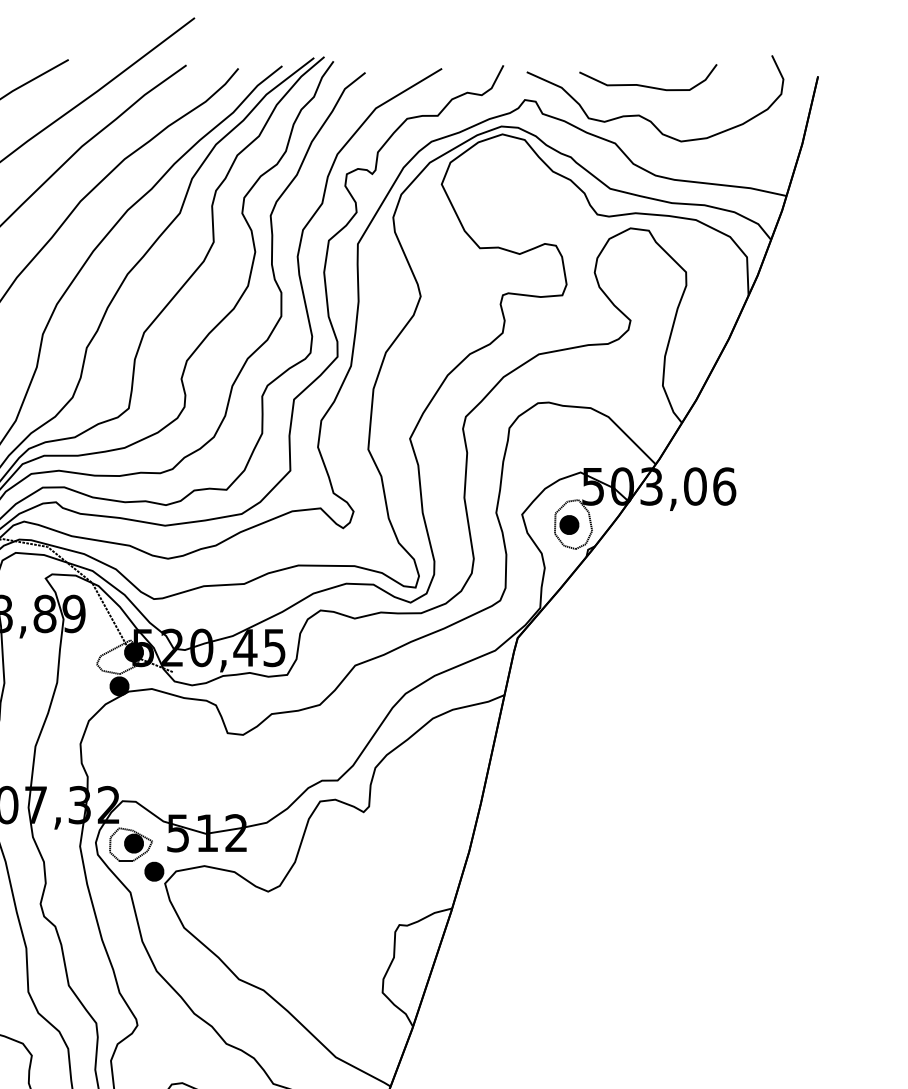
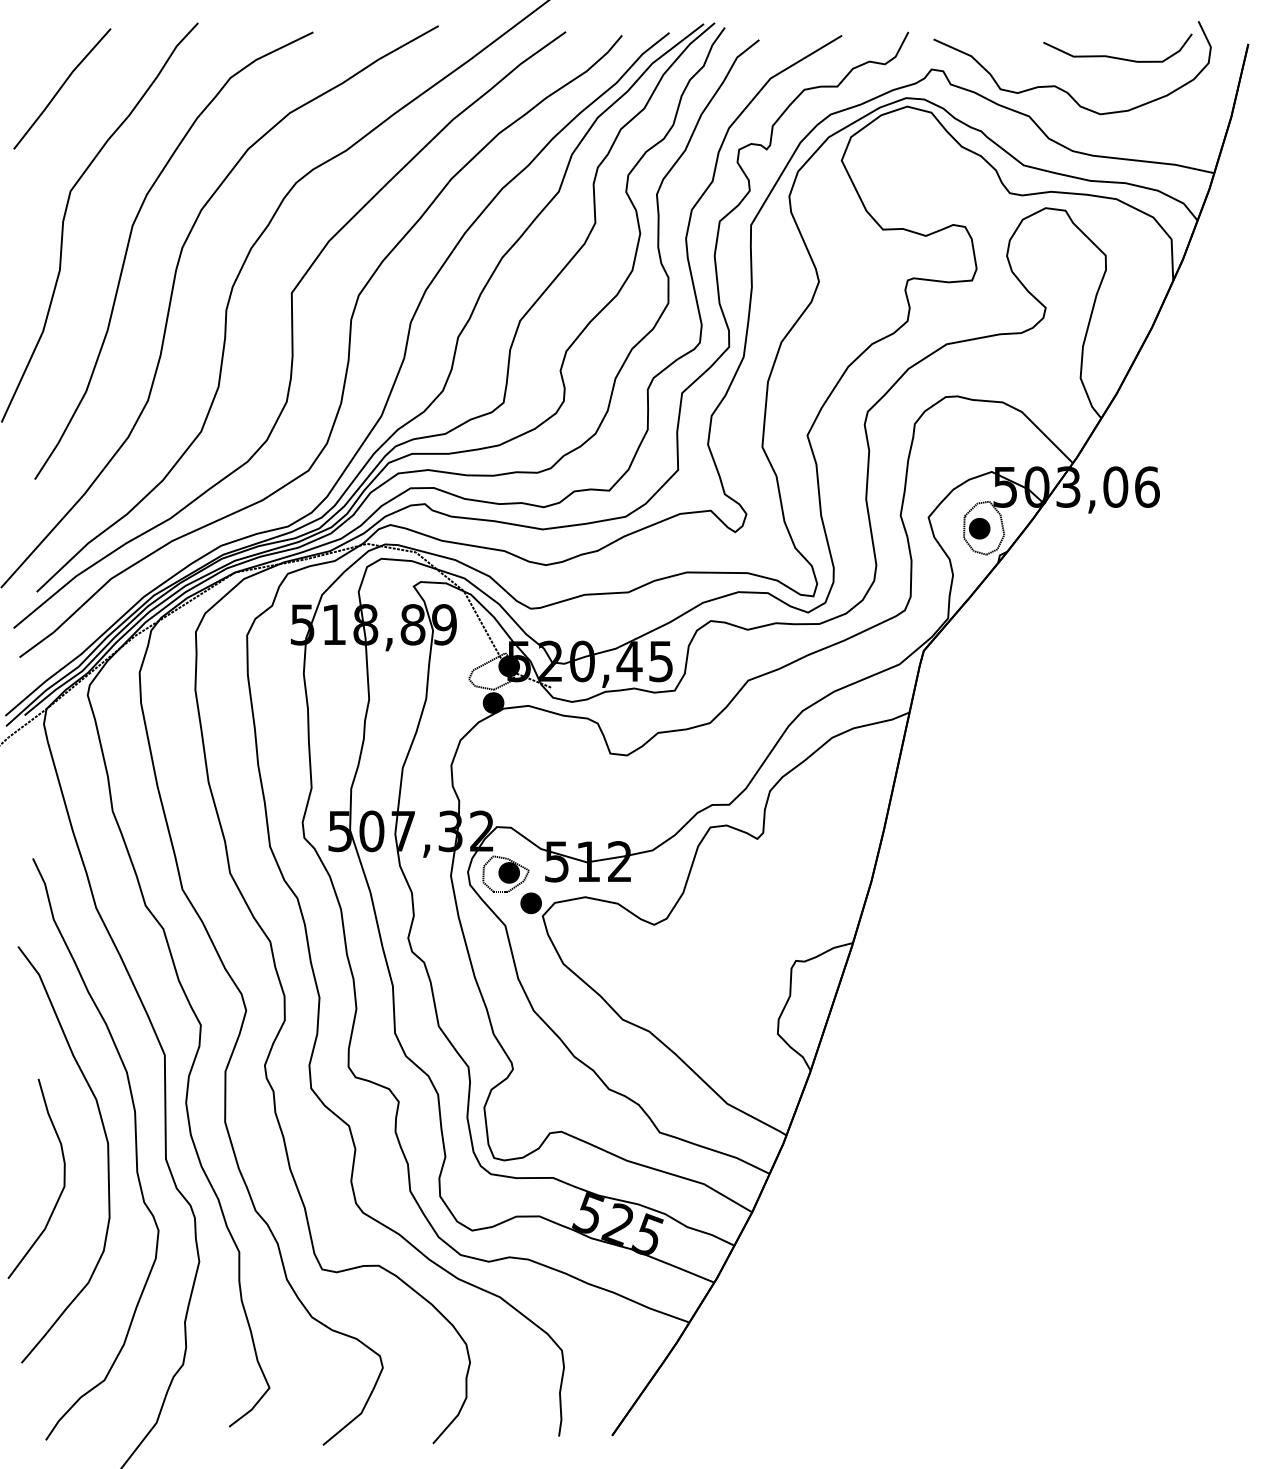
curve: (645, 85) -> (1114, 56), moved

